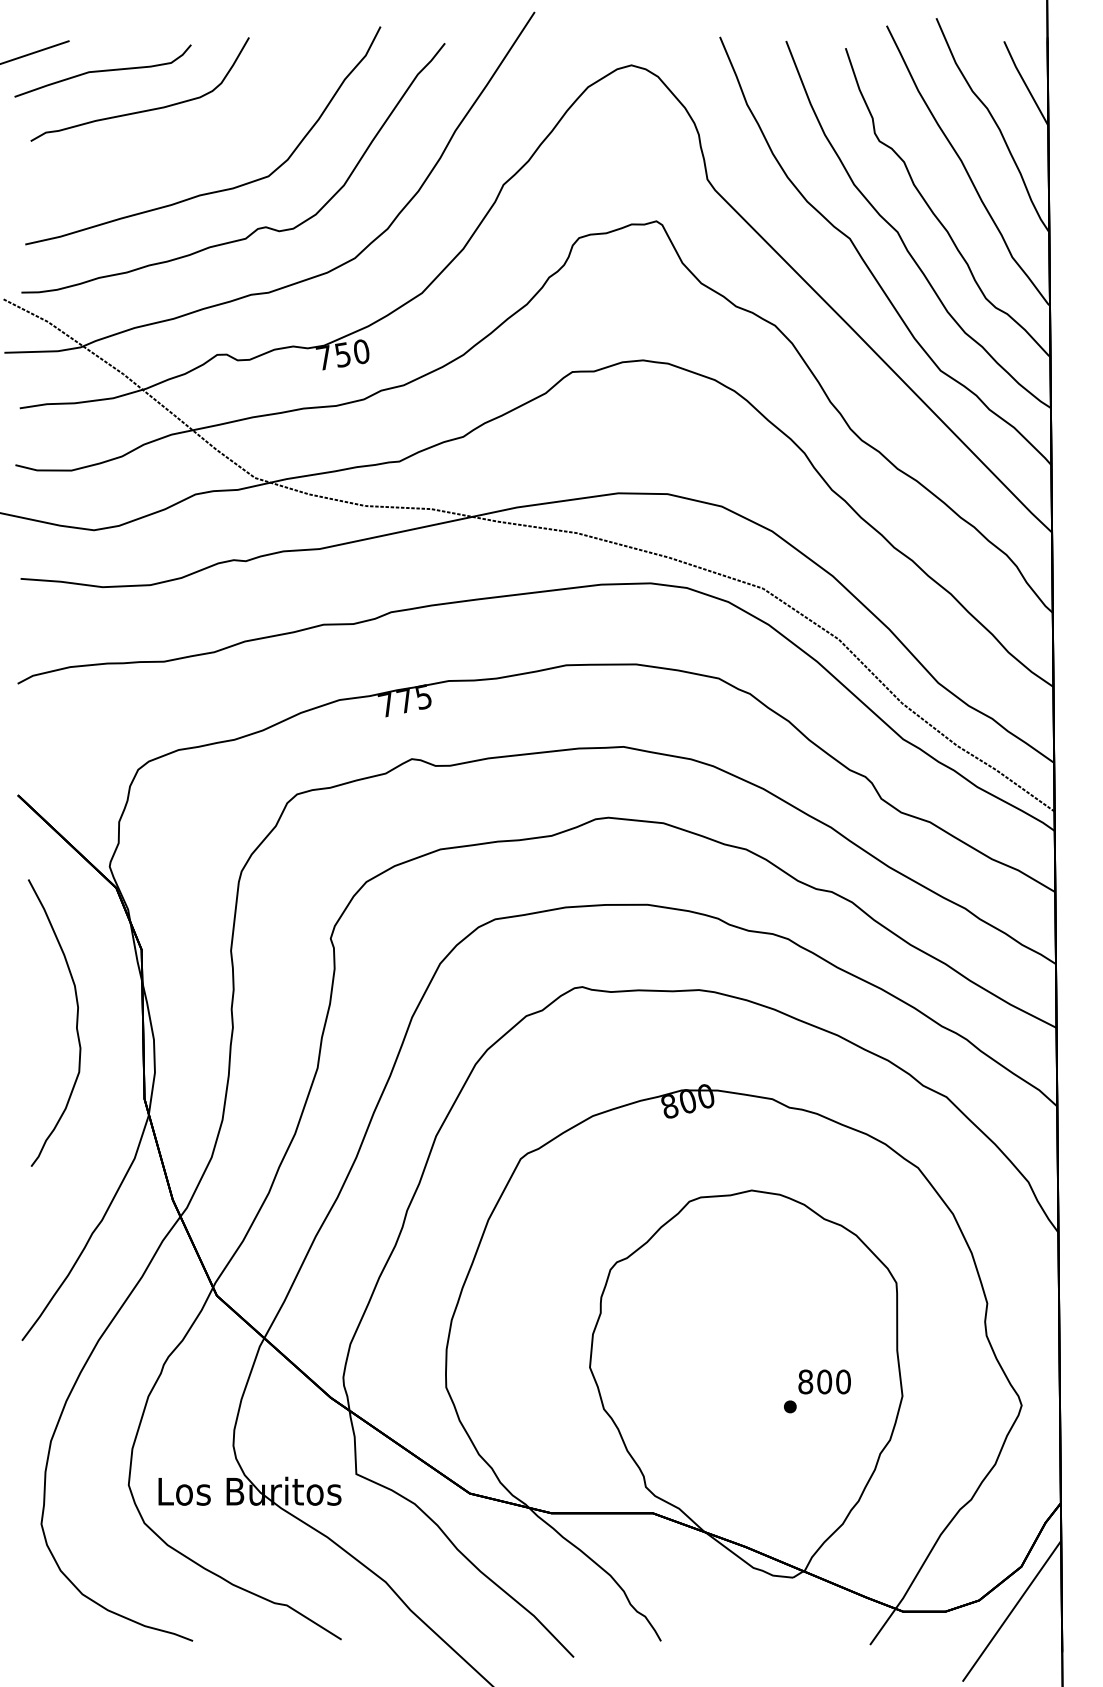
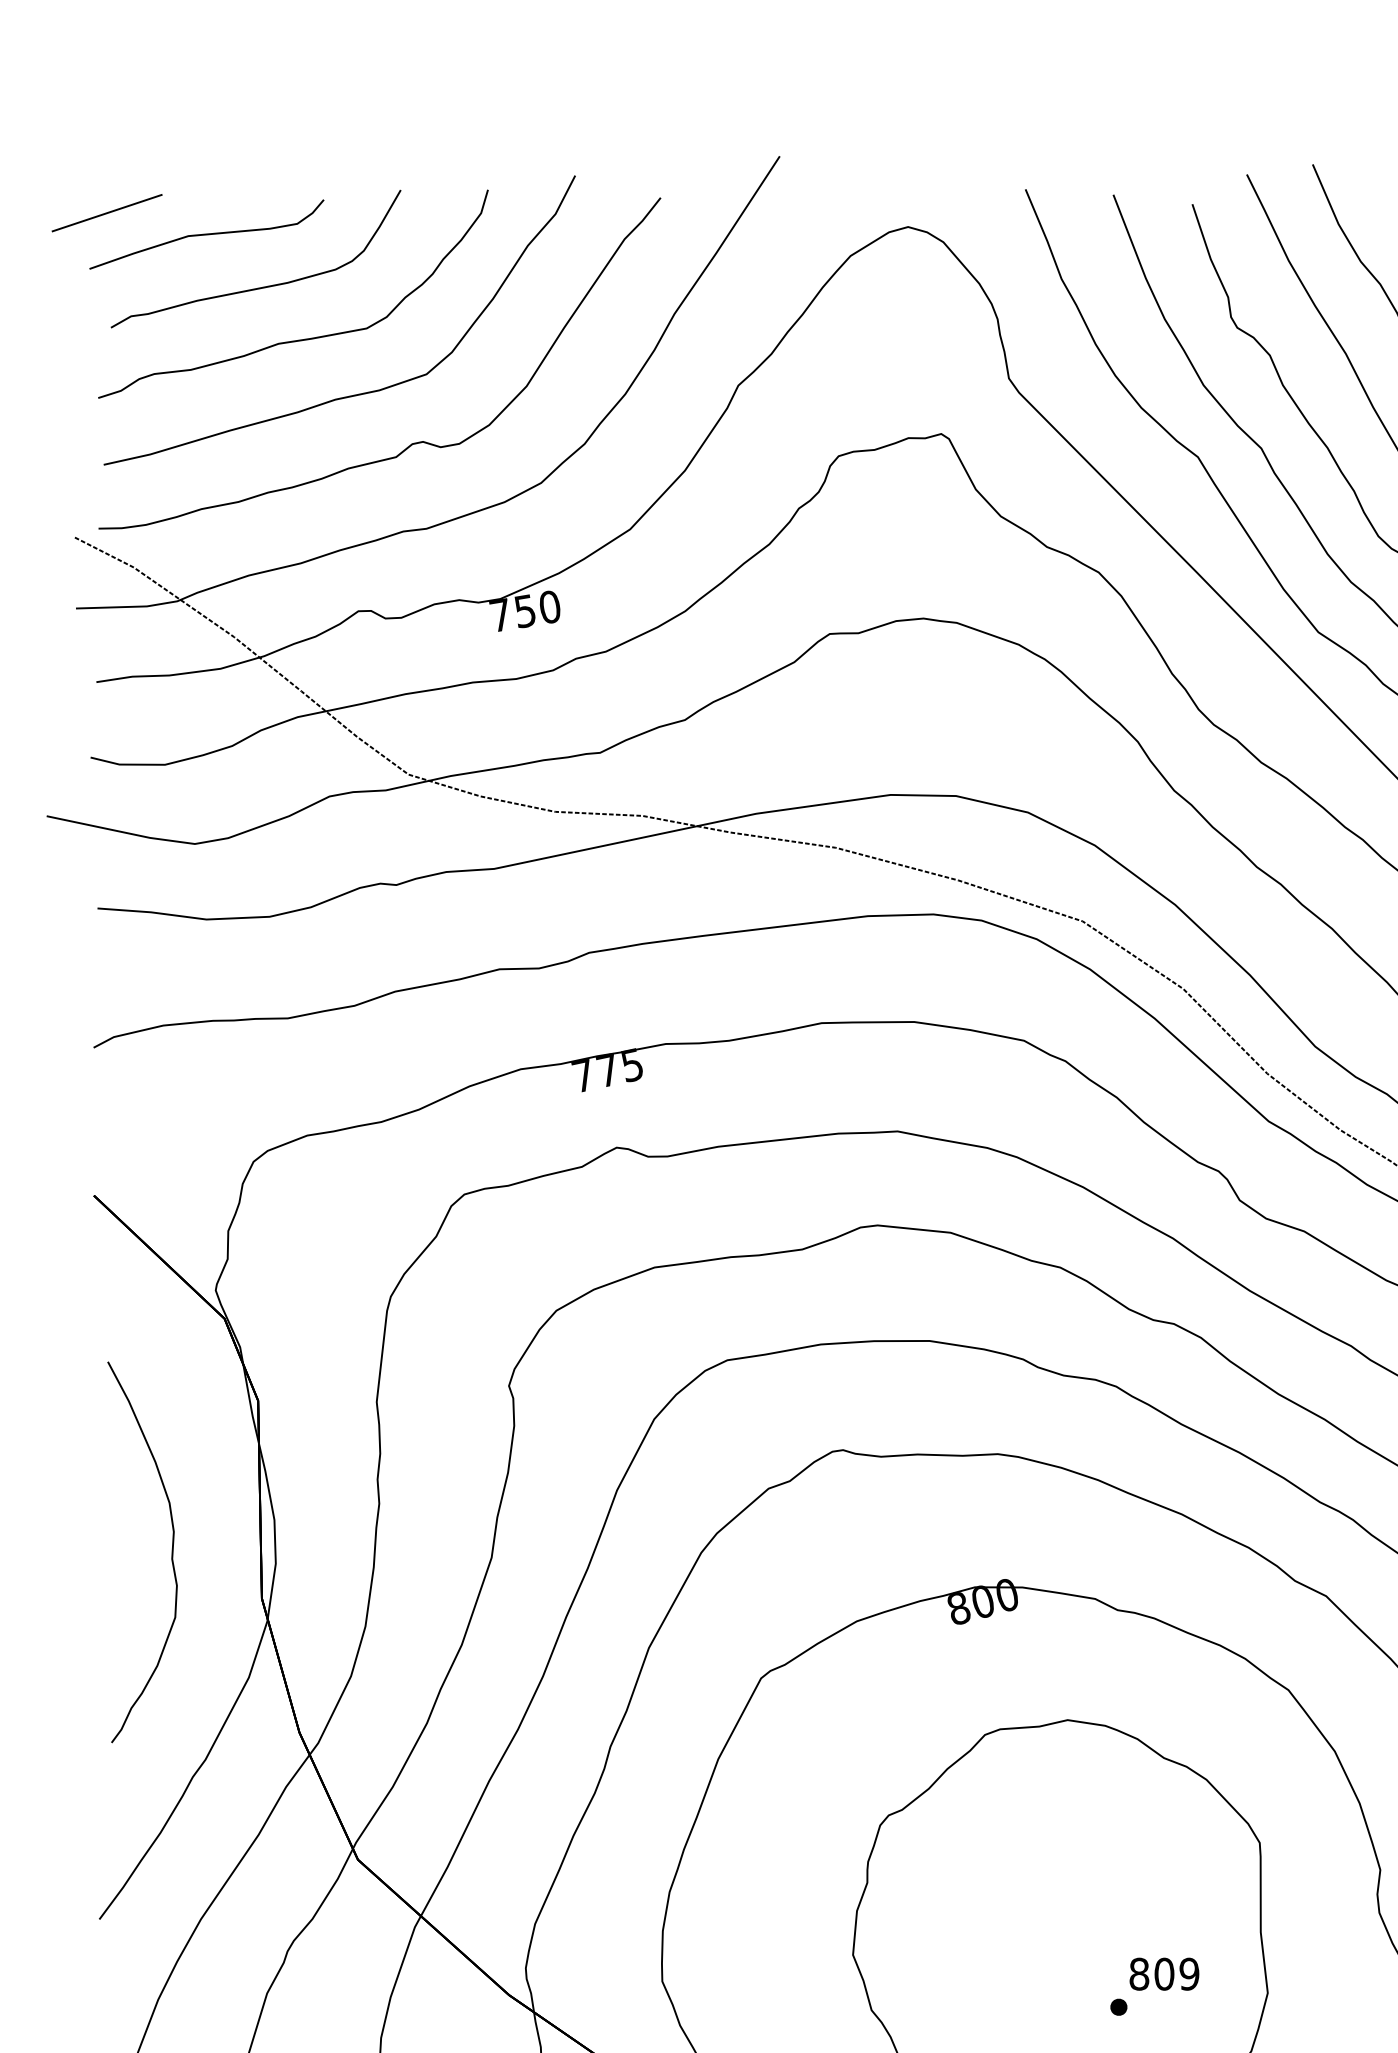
curve: (173, 149) -> (300, 338), added
curve: (76, 1022) -> (171, 1551), moved
text: (843, 1381) -> (1189, 1973), 800 -> 809

